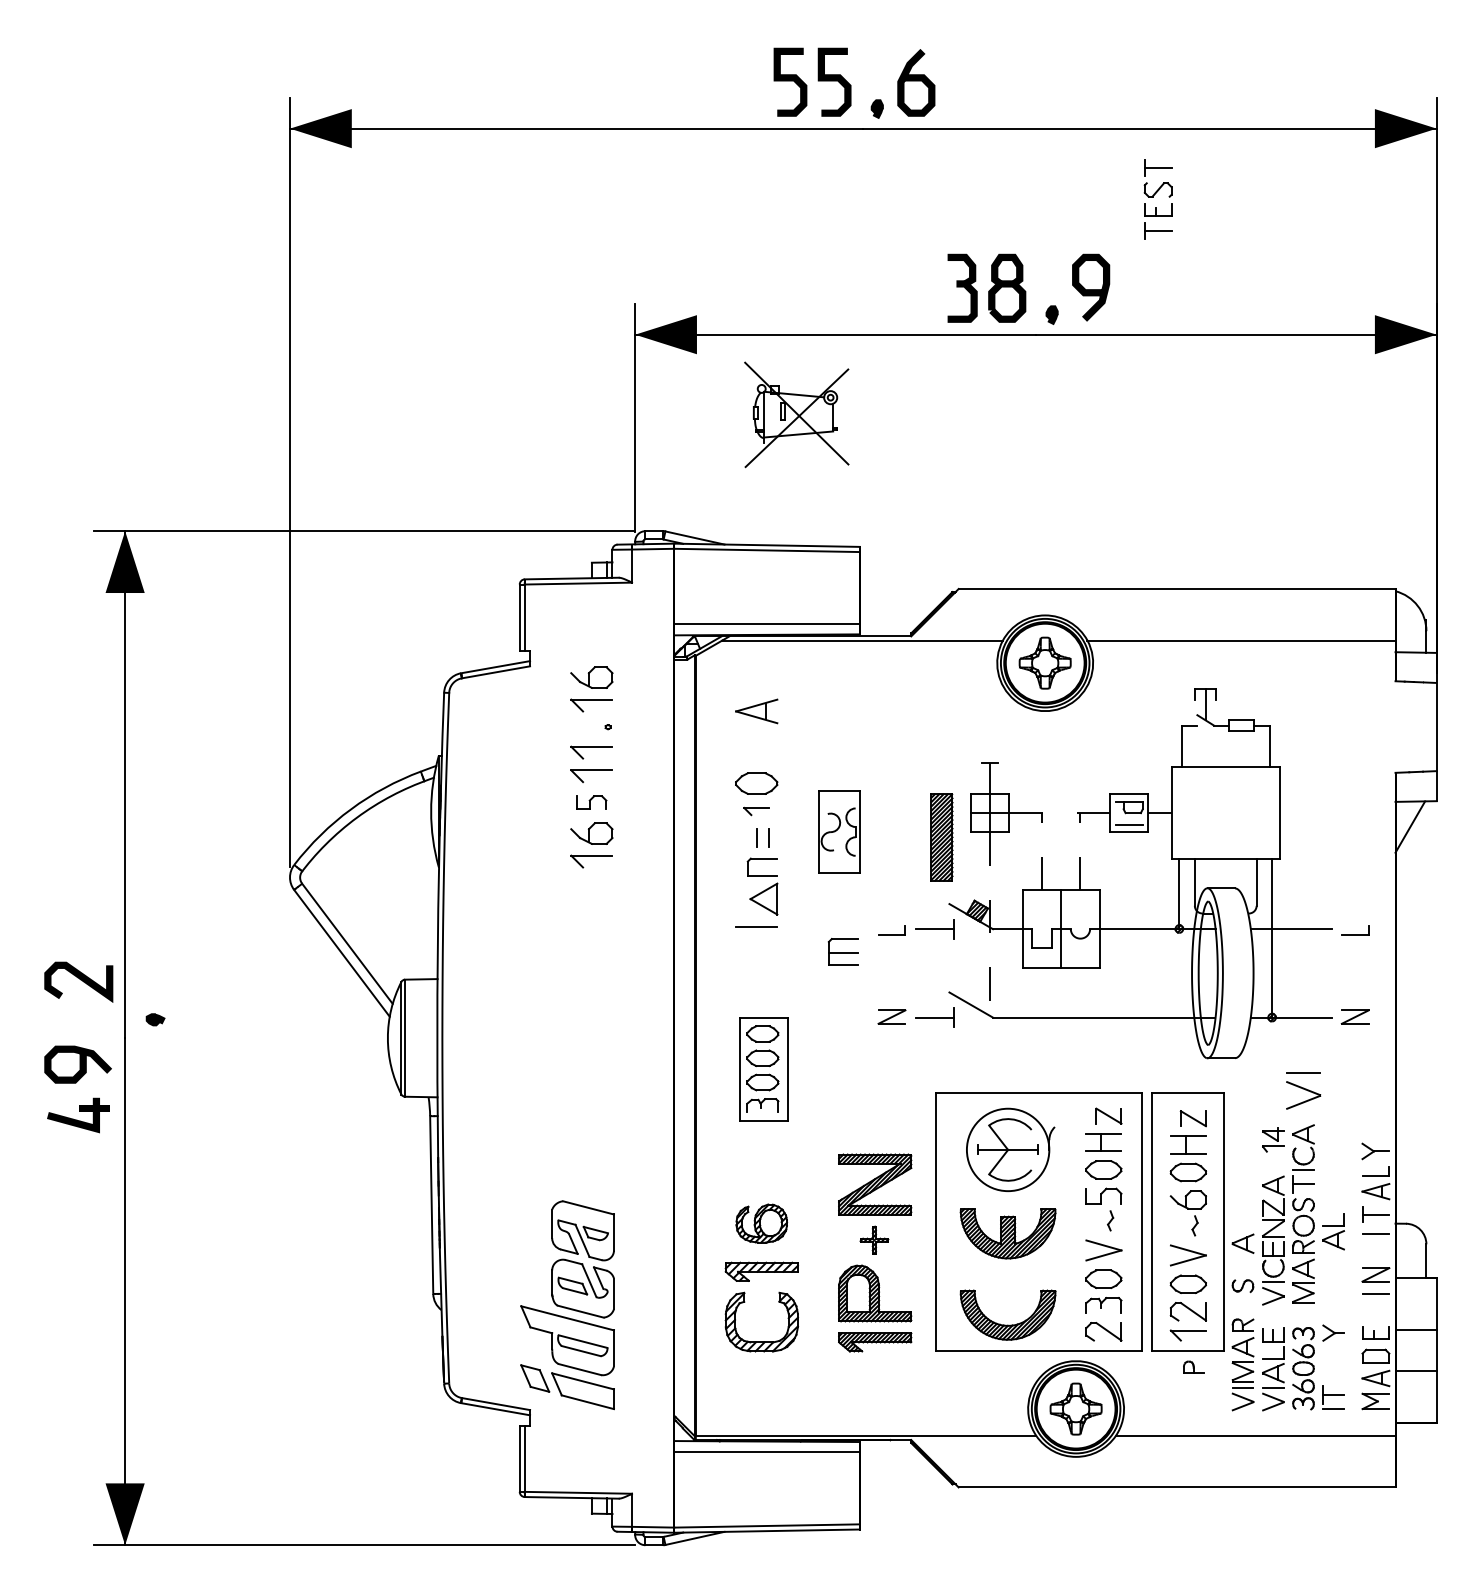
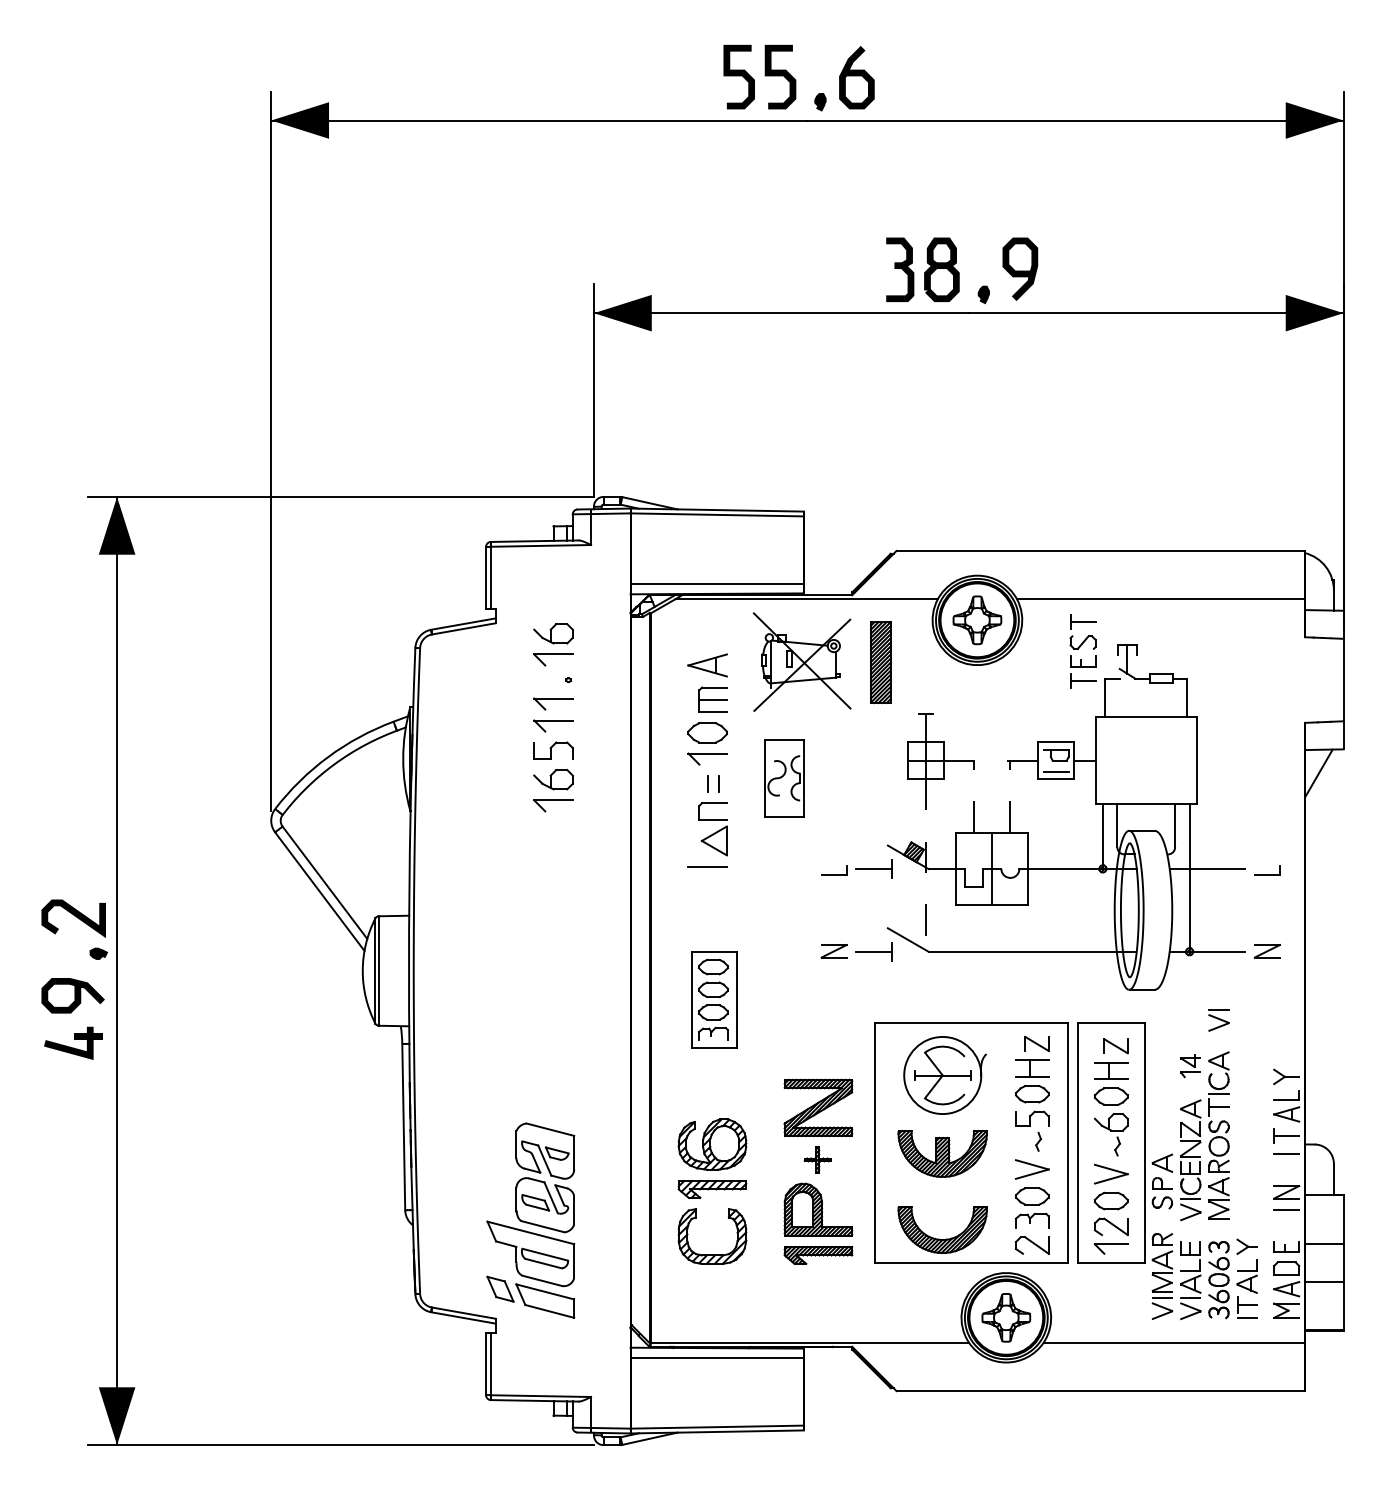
part: (1157, 199) -> (1082, 651), moved
part: (796, 414) -> (801, 661), moved
part: (591, 802) -> (553, 750), size x1.43
part: (756, 811) -> (707, 759), size x1.67
part: (941, 837) -> (880, 662), moved
part: (842, 951) -> (712, 699), moved
part: (155, 1019) -> (98, 953), moved
part: (1303, 1090) -> (1218, 1019), size x0.62
part: (761, 1223) -> (712, 1144), size x1.43
part: (1333, 1231) -> (1247, 1276), moved
part: (1193, 1366) -> (1161, 1182), moved

